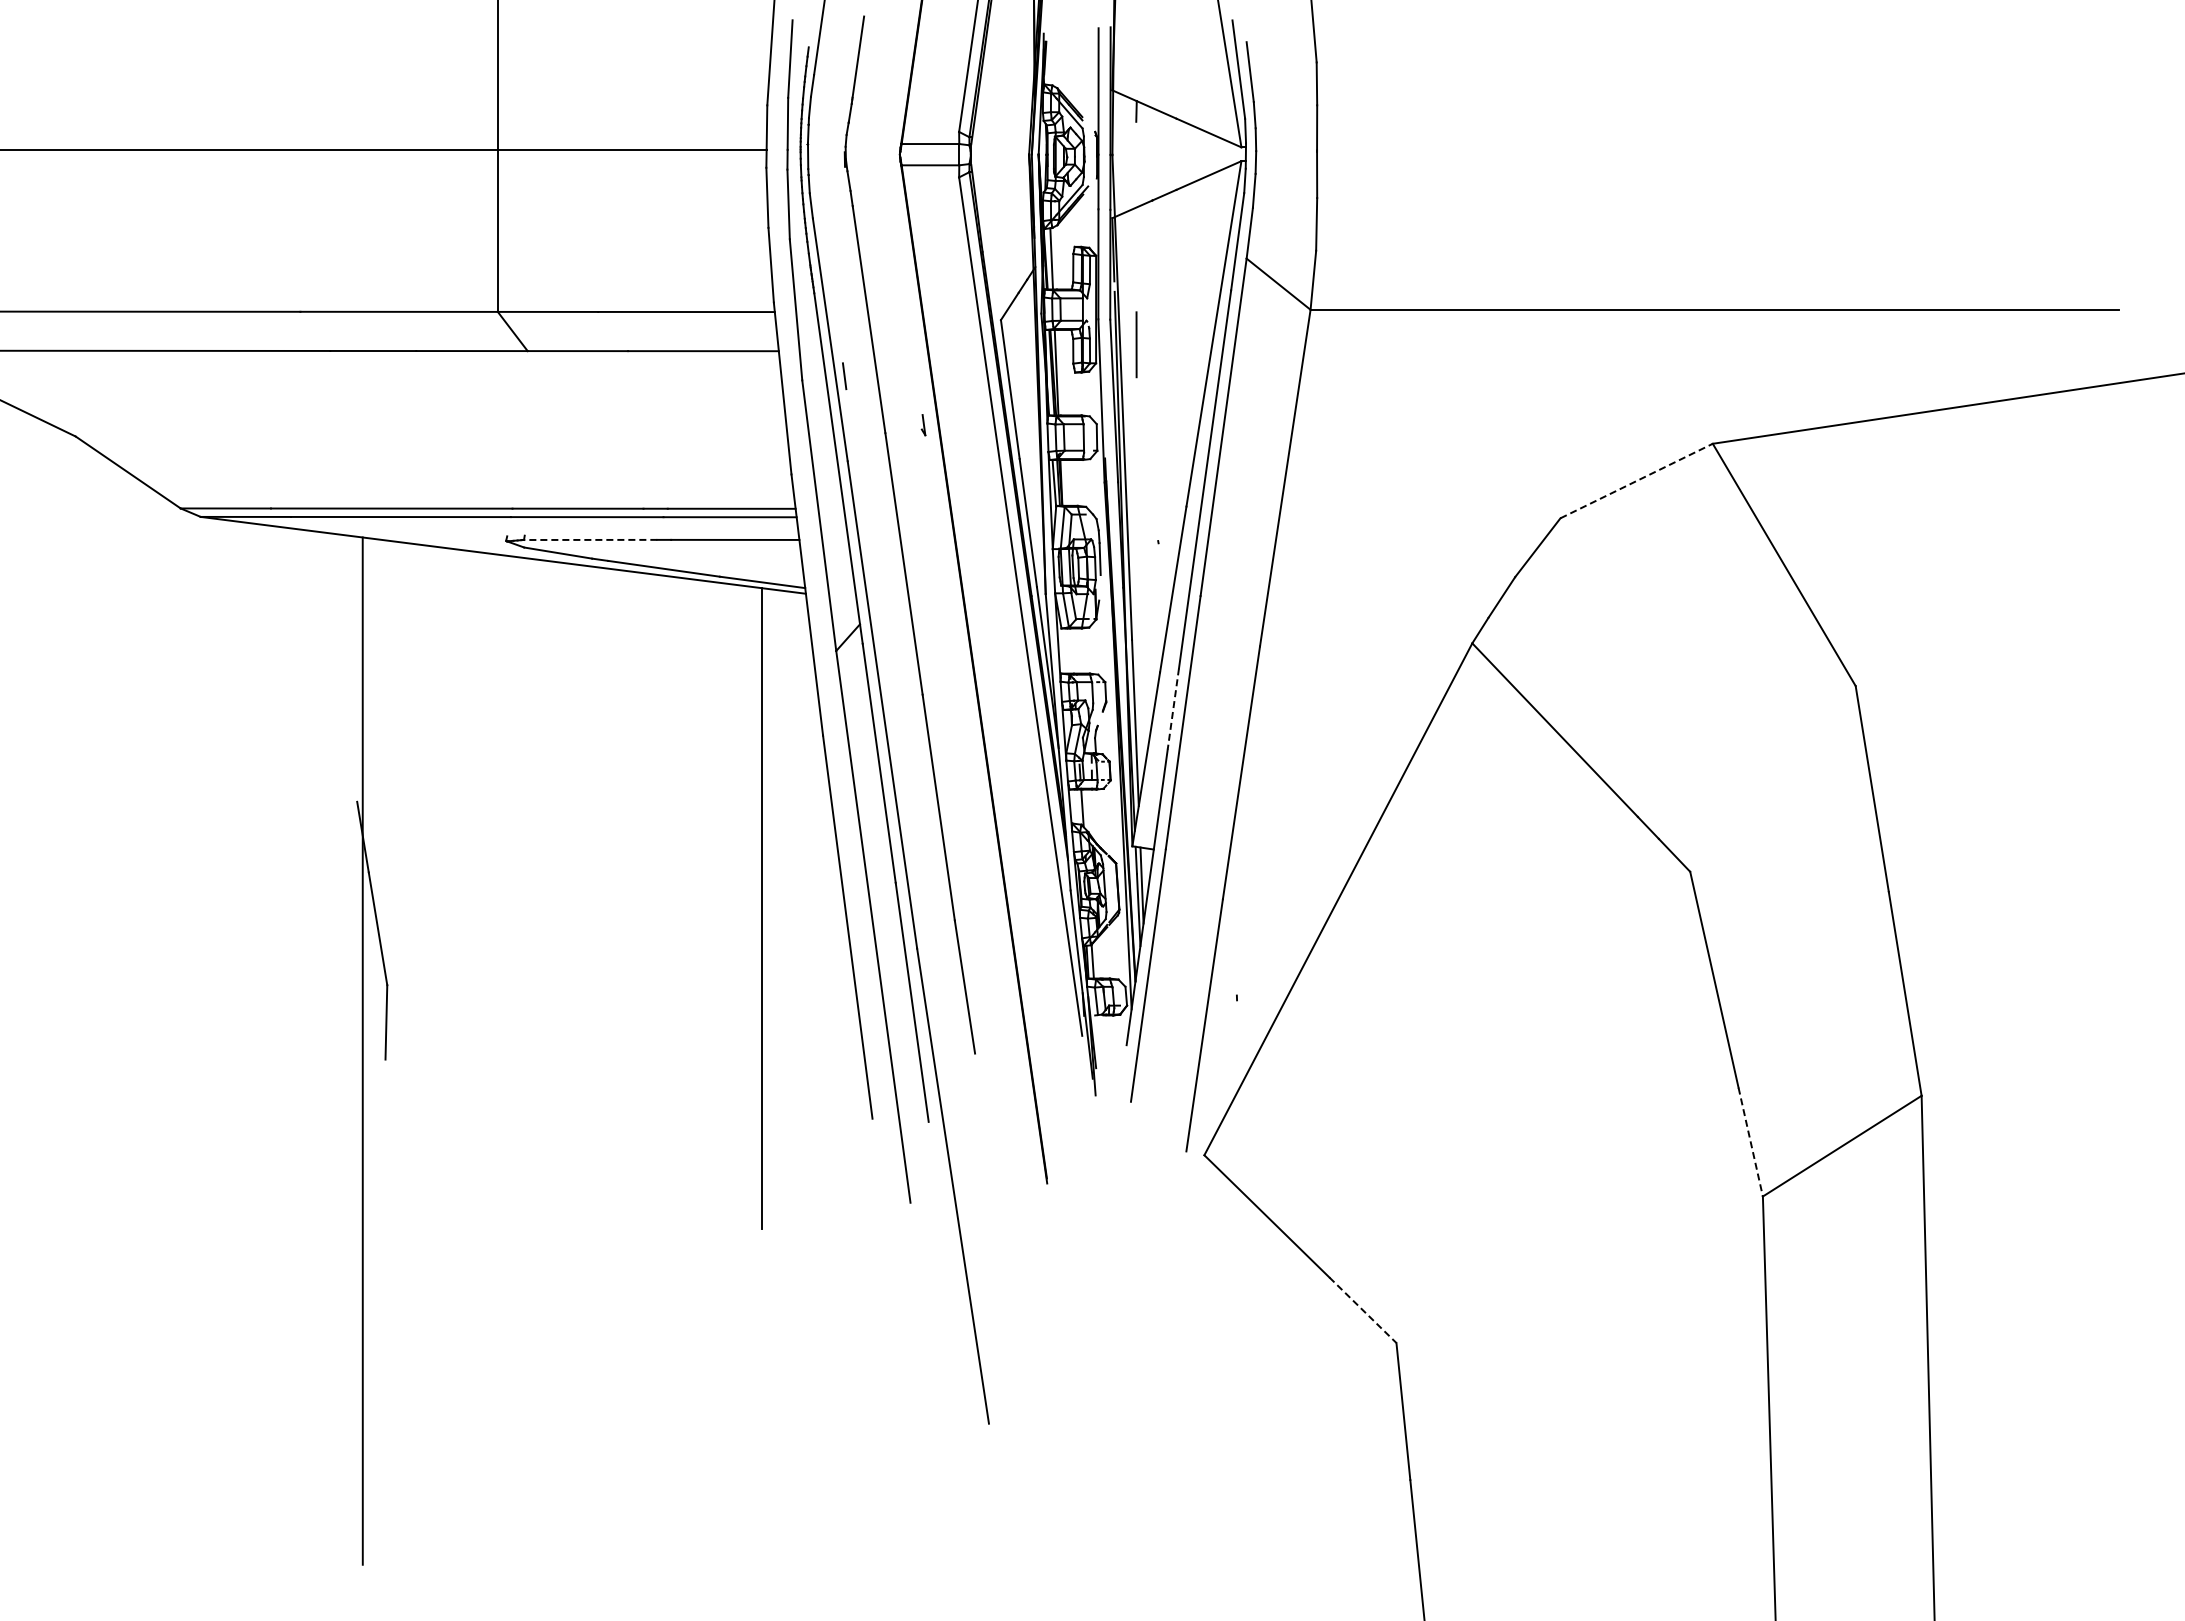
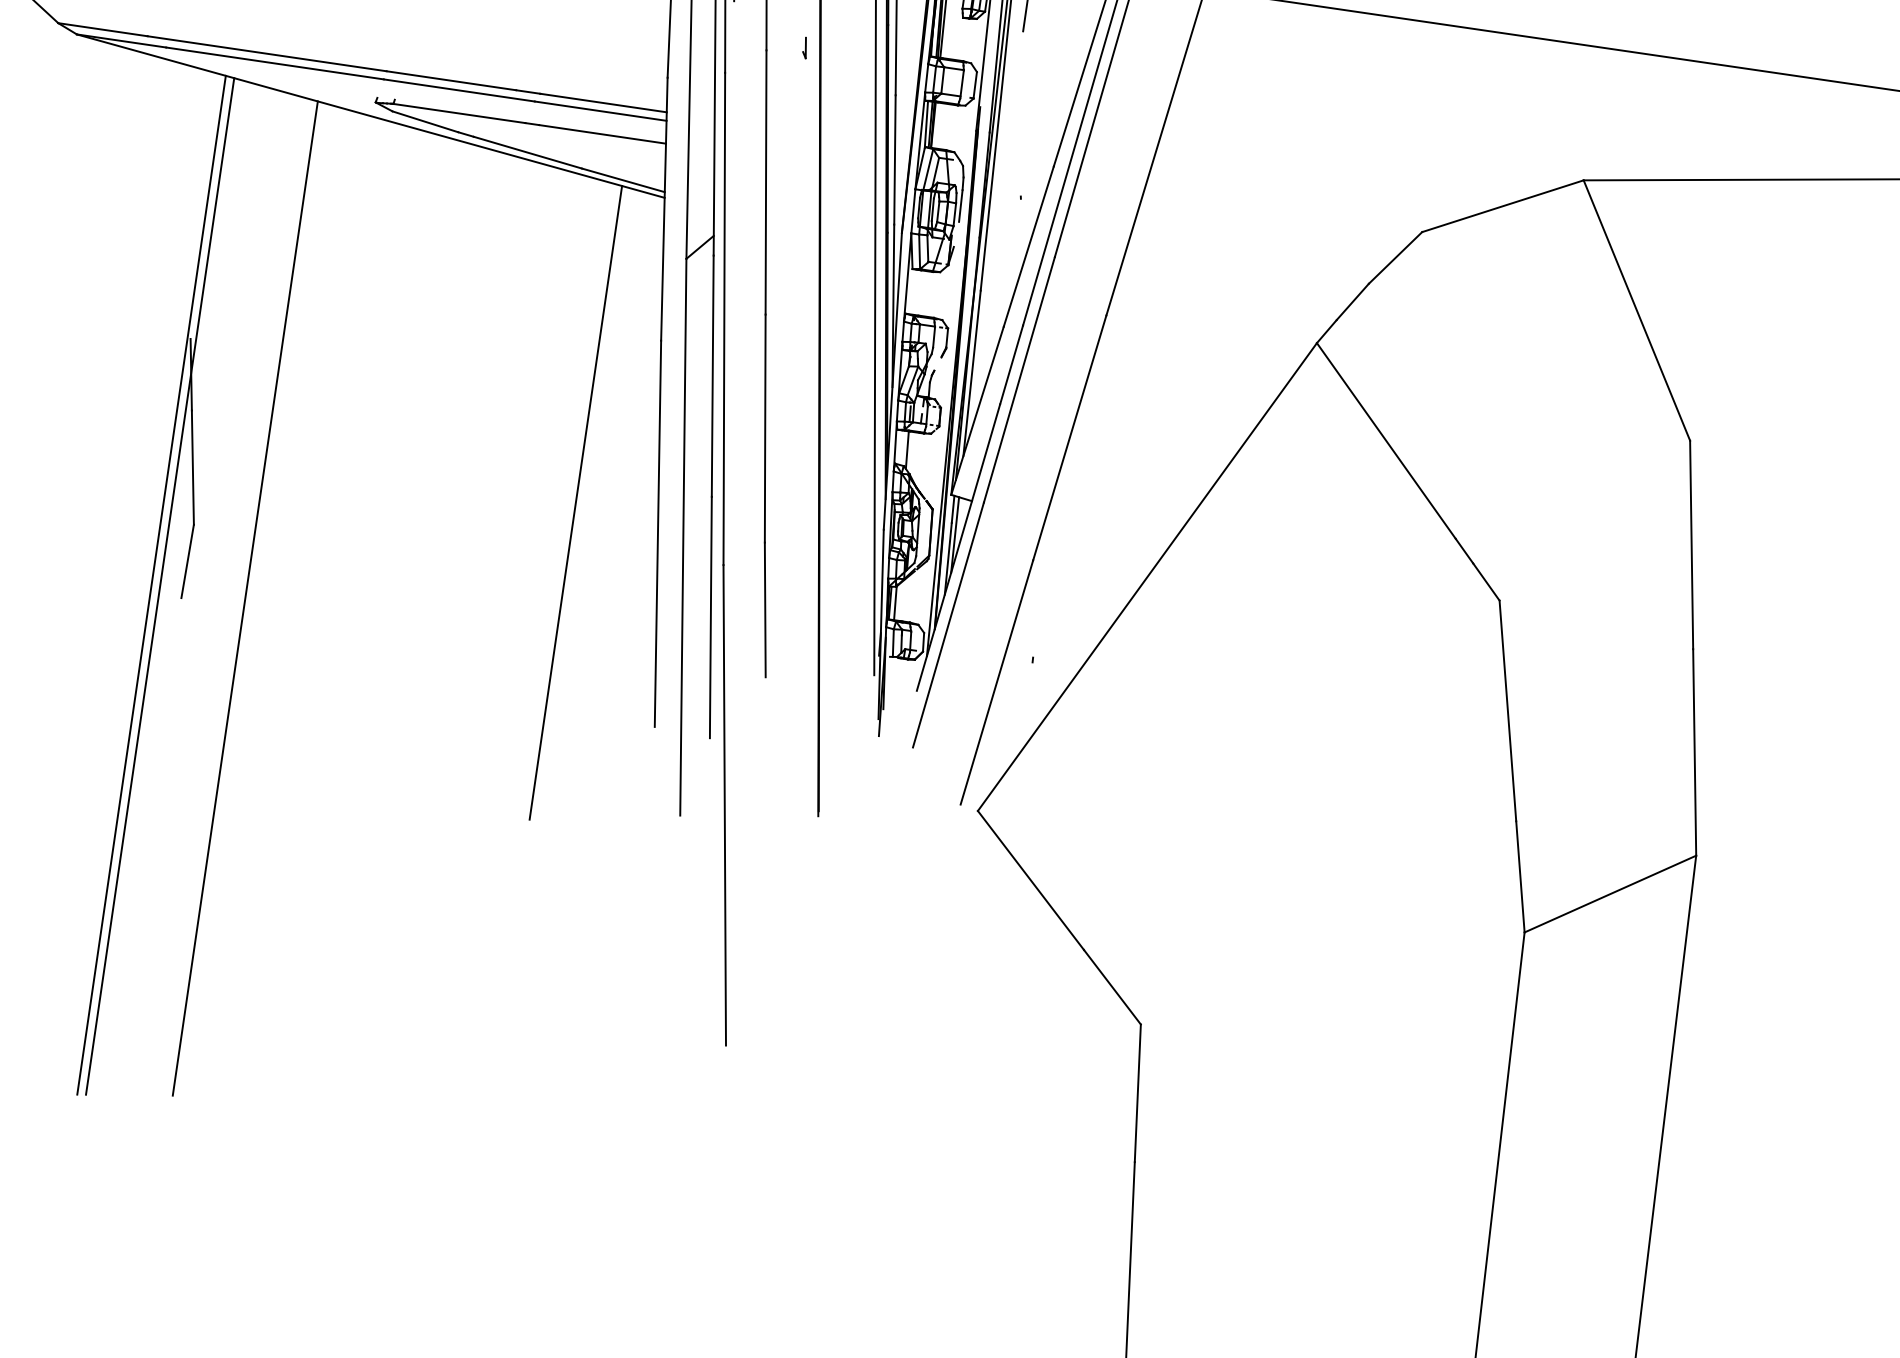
line: (1636, 481) -> (1502, 206), dashed -> solid
line: (590, 539) -> (459, 113), dashed -> solid
line: (1173, 708) -> (1011, 364), dashed -> solid
line: (354, 1050) -> (152, 584), added
line: (448, 1050) -> (245, 598), added
line: (1750, 1142) -> (1520, 877), dashed -> solid
line: (1362, 1310) -> (1111, 987), dashed -> solid

